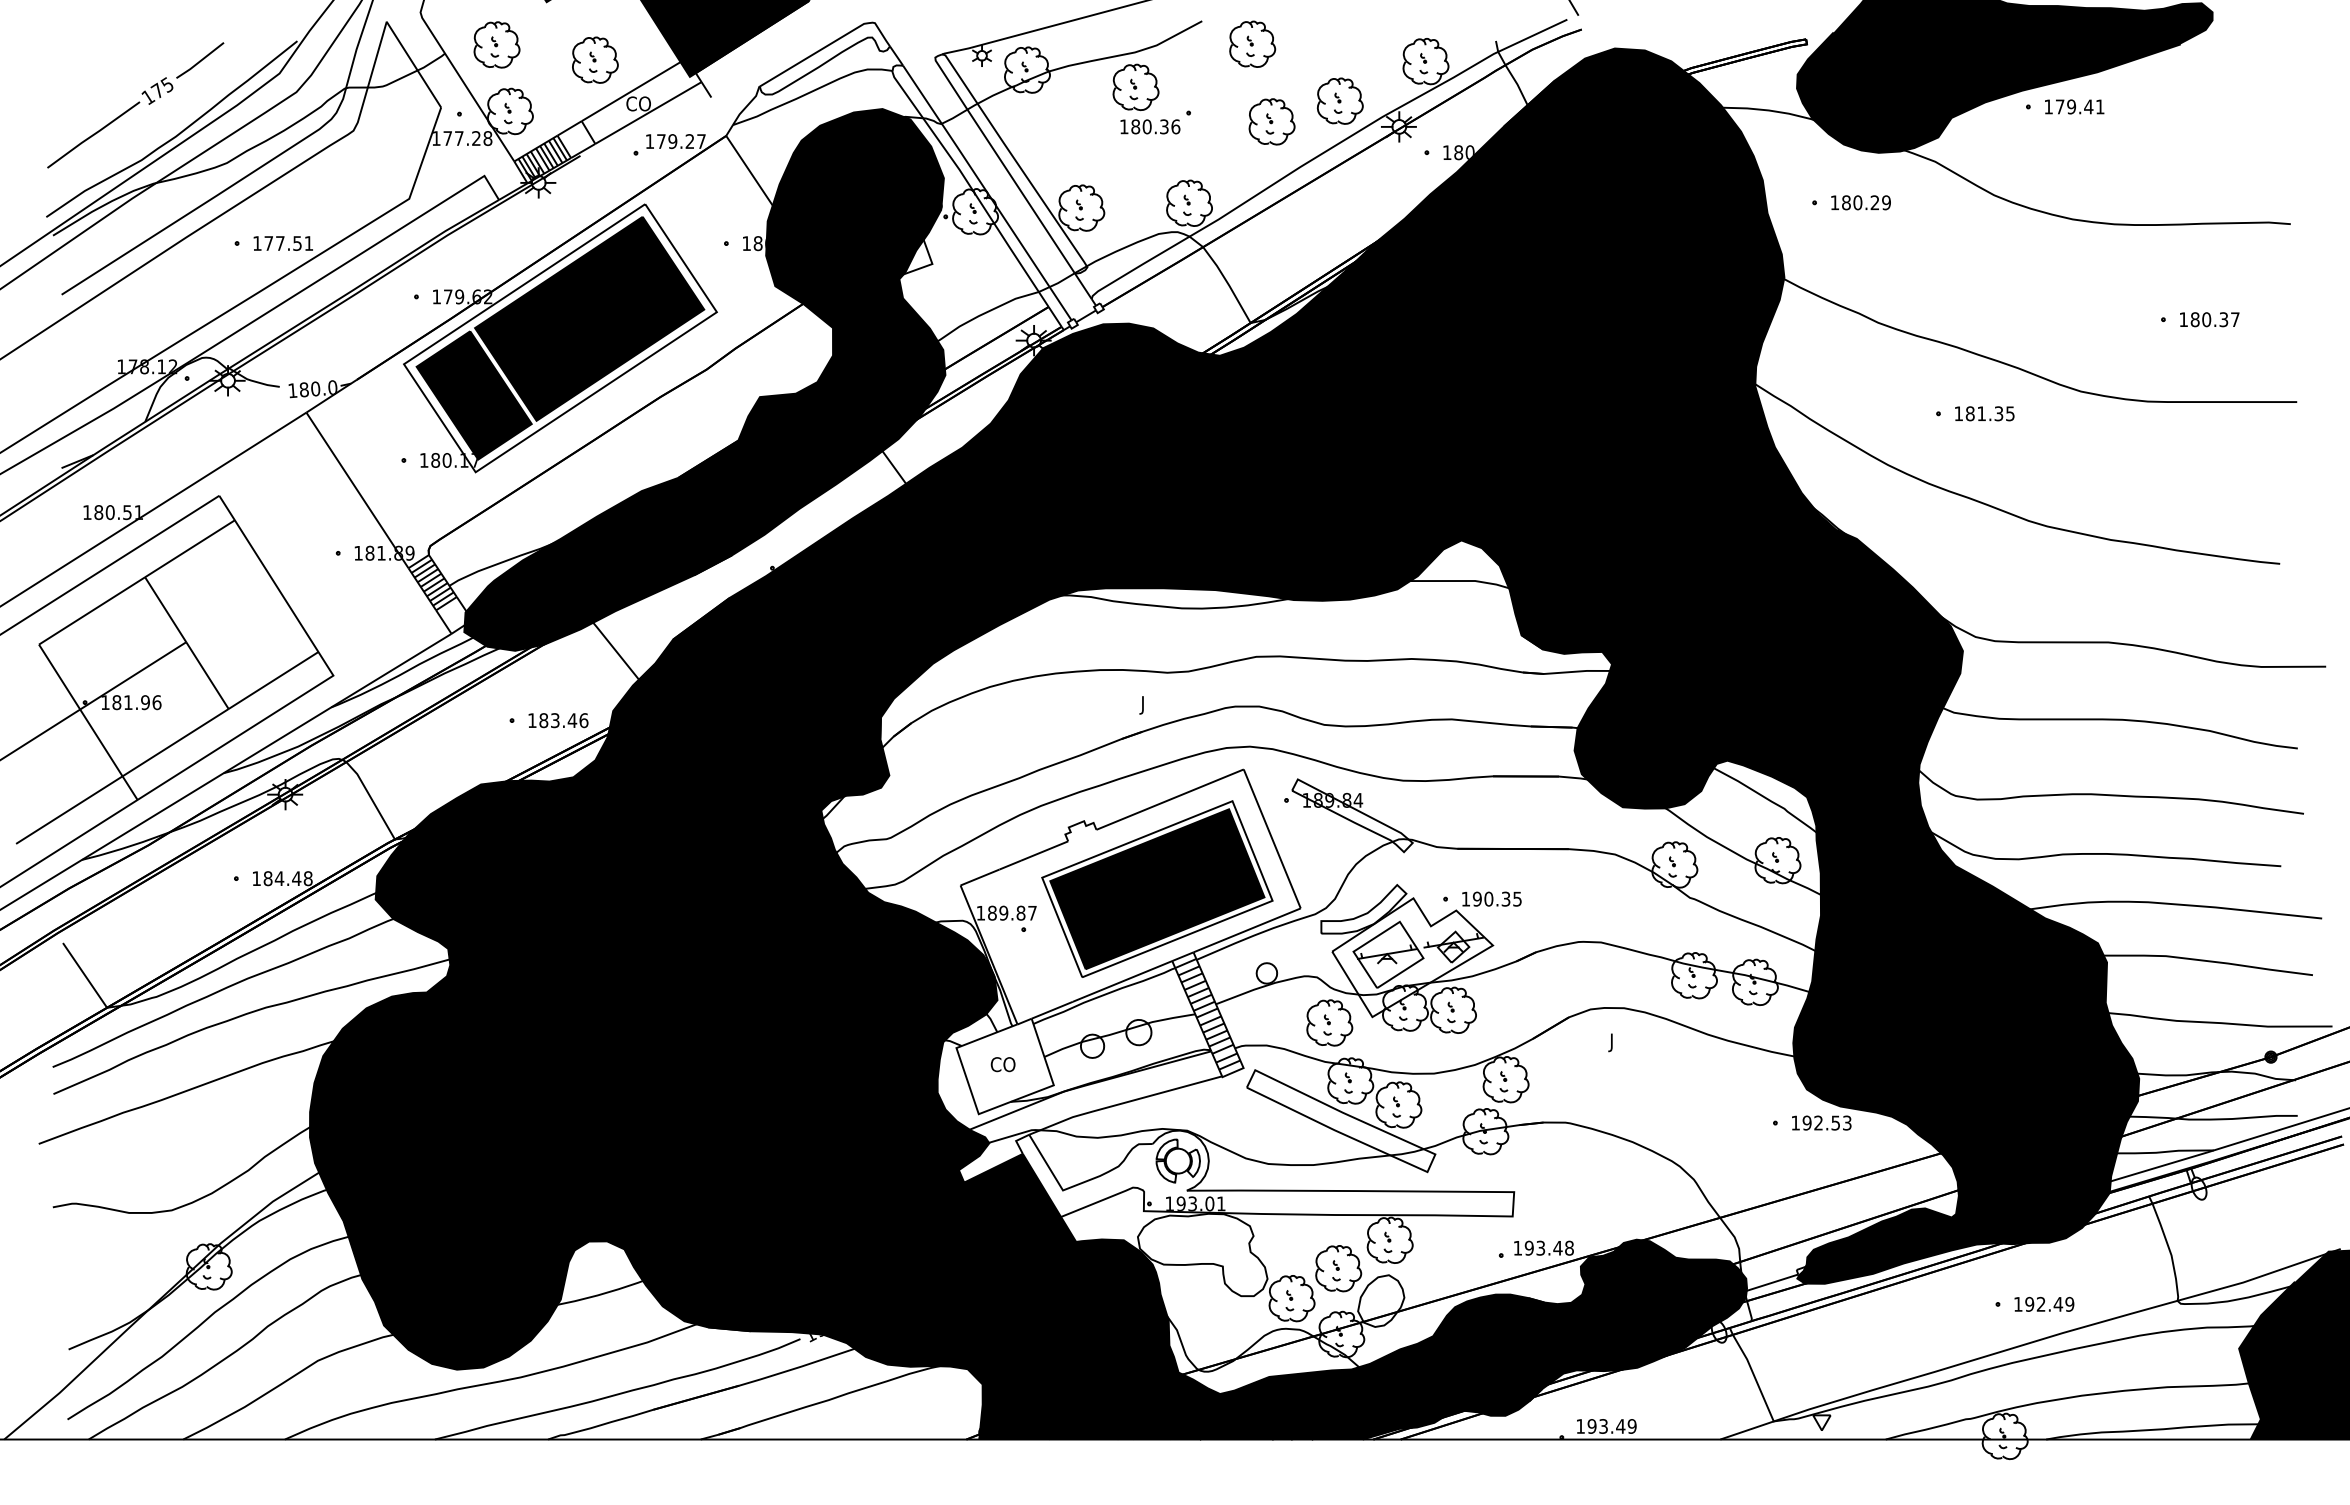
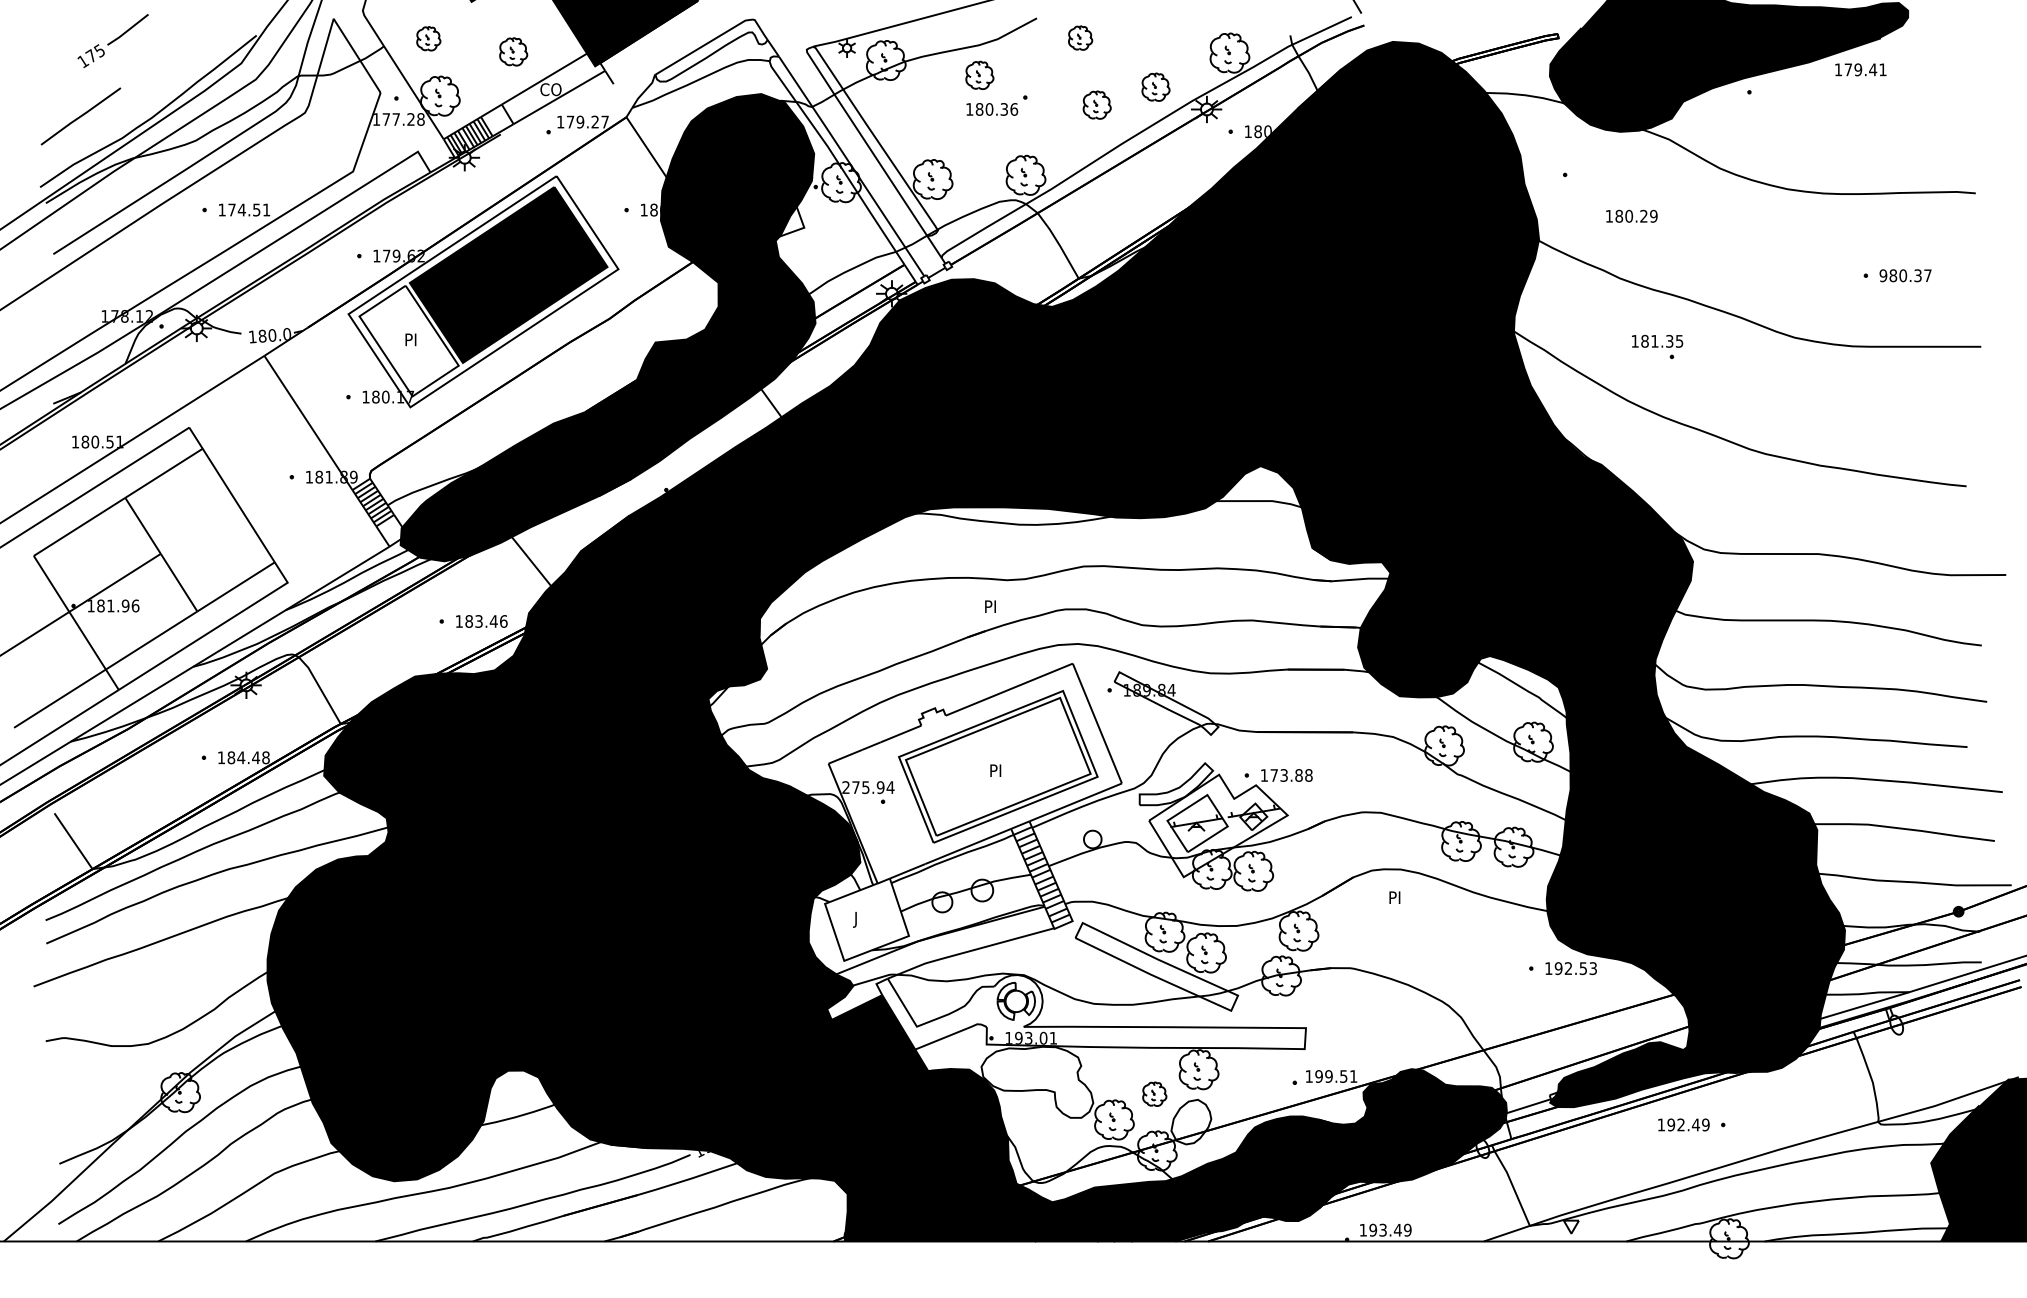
part: (1252, 43) -> (1080, 37), size x0.6
part: (496, 44) -> (428, 38), size x0.6
part: (595, 59) -> (513, 51), size x0.7
part: (182, 73) -> (112, 41), moved
part: (1135, 87) -> (979, 75), size x0.7
part: (1339, 100) -> (1155, 86), size x0.7
text: (2074, 106) -> (1860, 69), moved
part: (1271, 121) -> (1096, 104), size x0.7
text: (1860, 202) -> (1631, 216), moved
text: (280, 243) -> (242, 210), 177.51 -> 174.51
text: (2183, 319) -> (1883, 275), 180.37 -> 980.37
fill: (473, 395) -> (408, 341), removed
text: (1984, 413) -> (1657, 341), moved
text: (1146, 705) -> (988, 608), J -> PI
fill: (1157, 889) -> (998, 767), removed
text: (1496, 898) -> (1290, 774), 190.35 -> 173.88
text: (1006, 912) -> (868, 786), 189.87 -> 275.94
part: (1329, 1022) -> (1146, 881), removed
text: (1615, 1042) -> (1393, 899), J -> PI
text: (1001, 1066) -> (863, 919), CO -> J
text: (1554, 1247) -> (1340, 1075), 193.48 -> 199.51
part: (1338, 1268) -> (1154, 1093), size x0.6
text: (2044, 1303) -> (1684, 1124), moved

